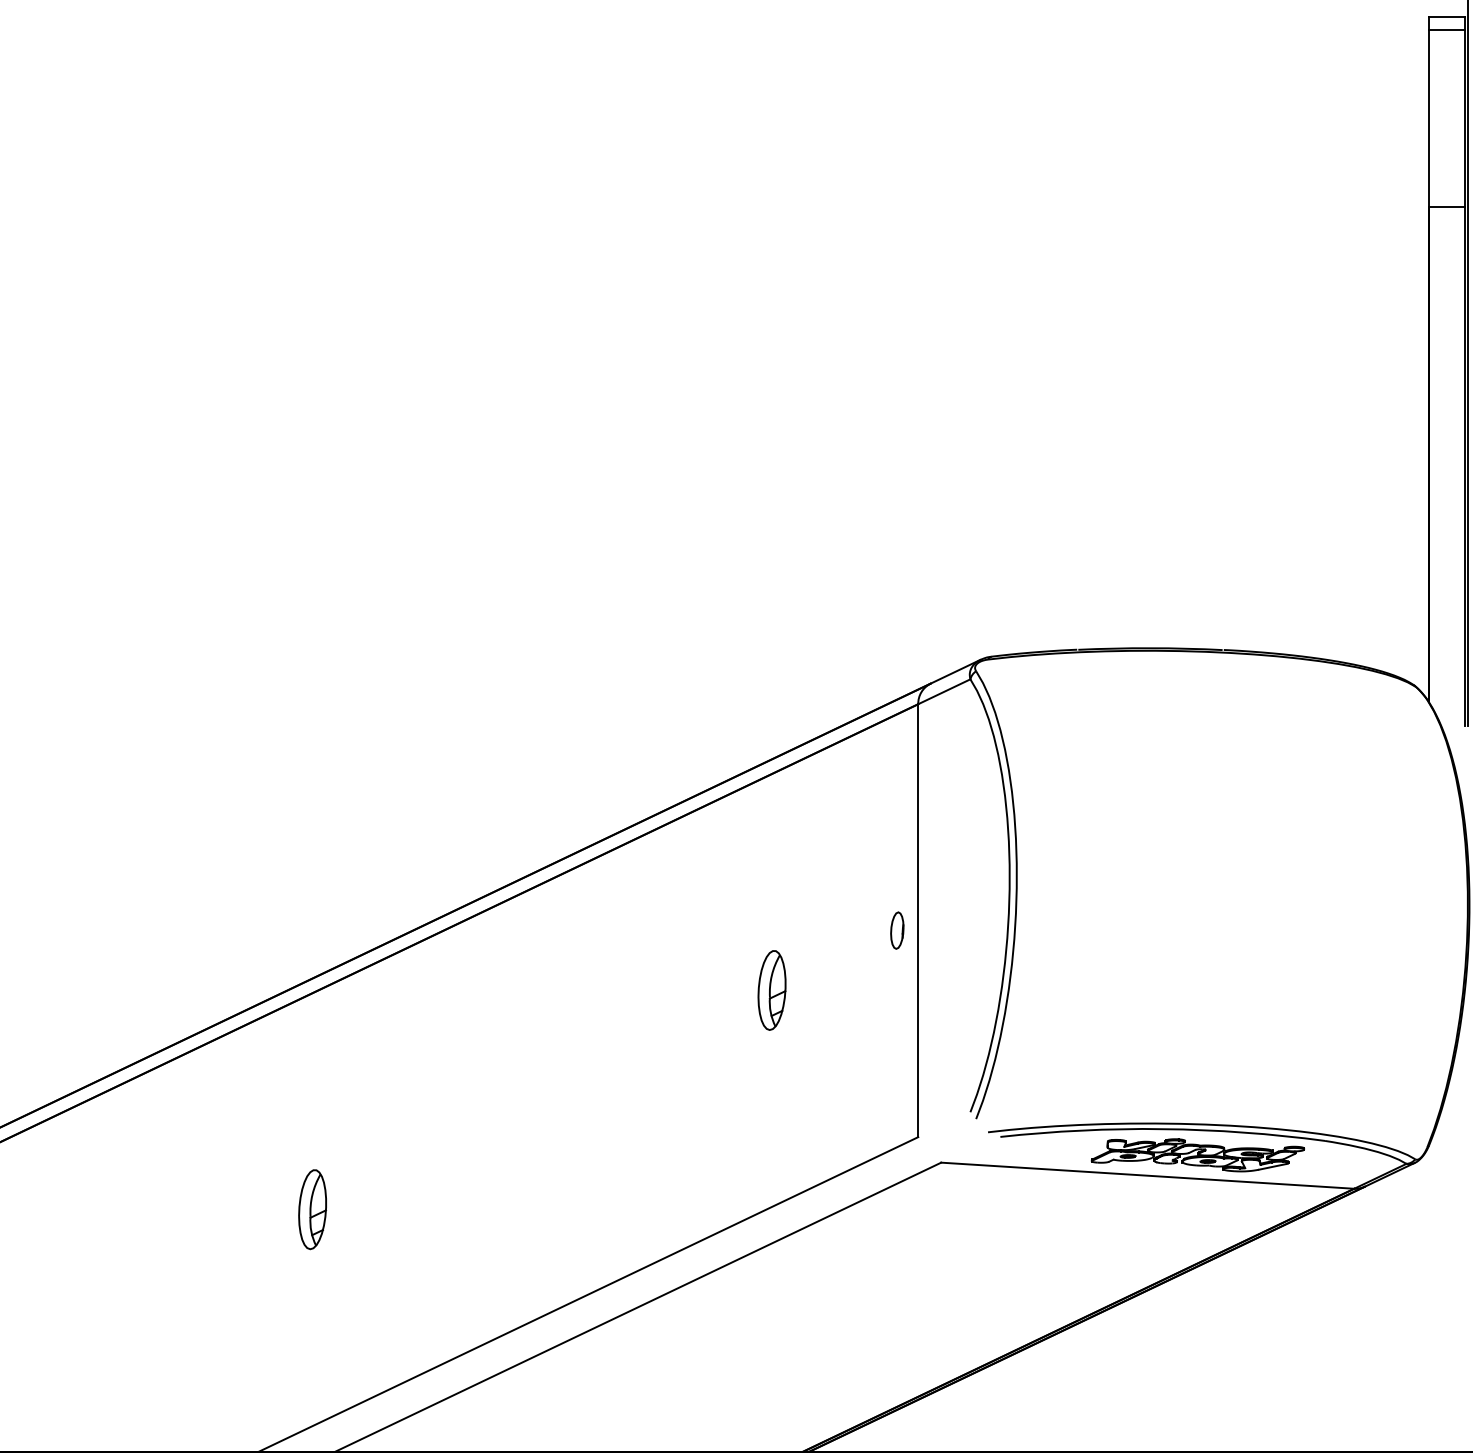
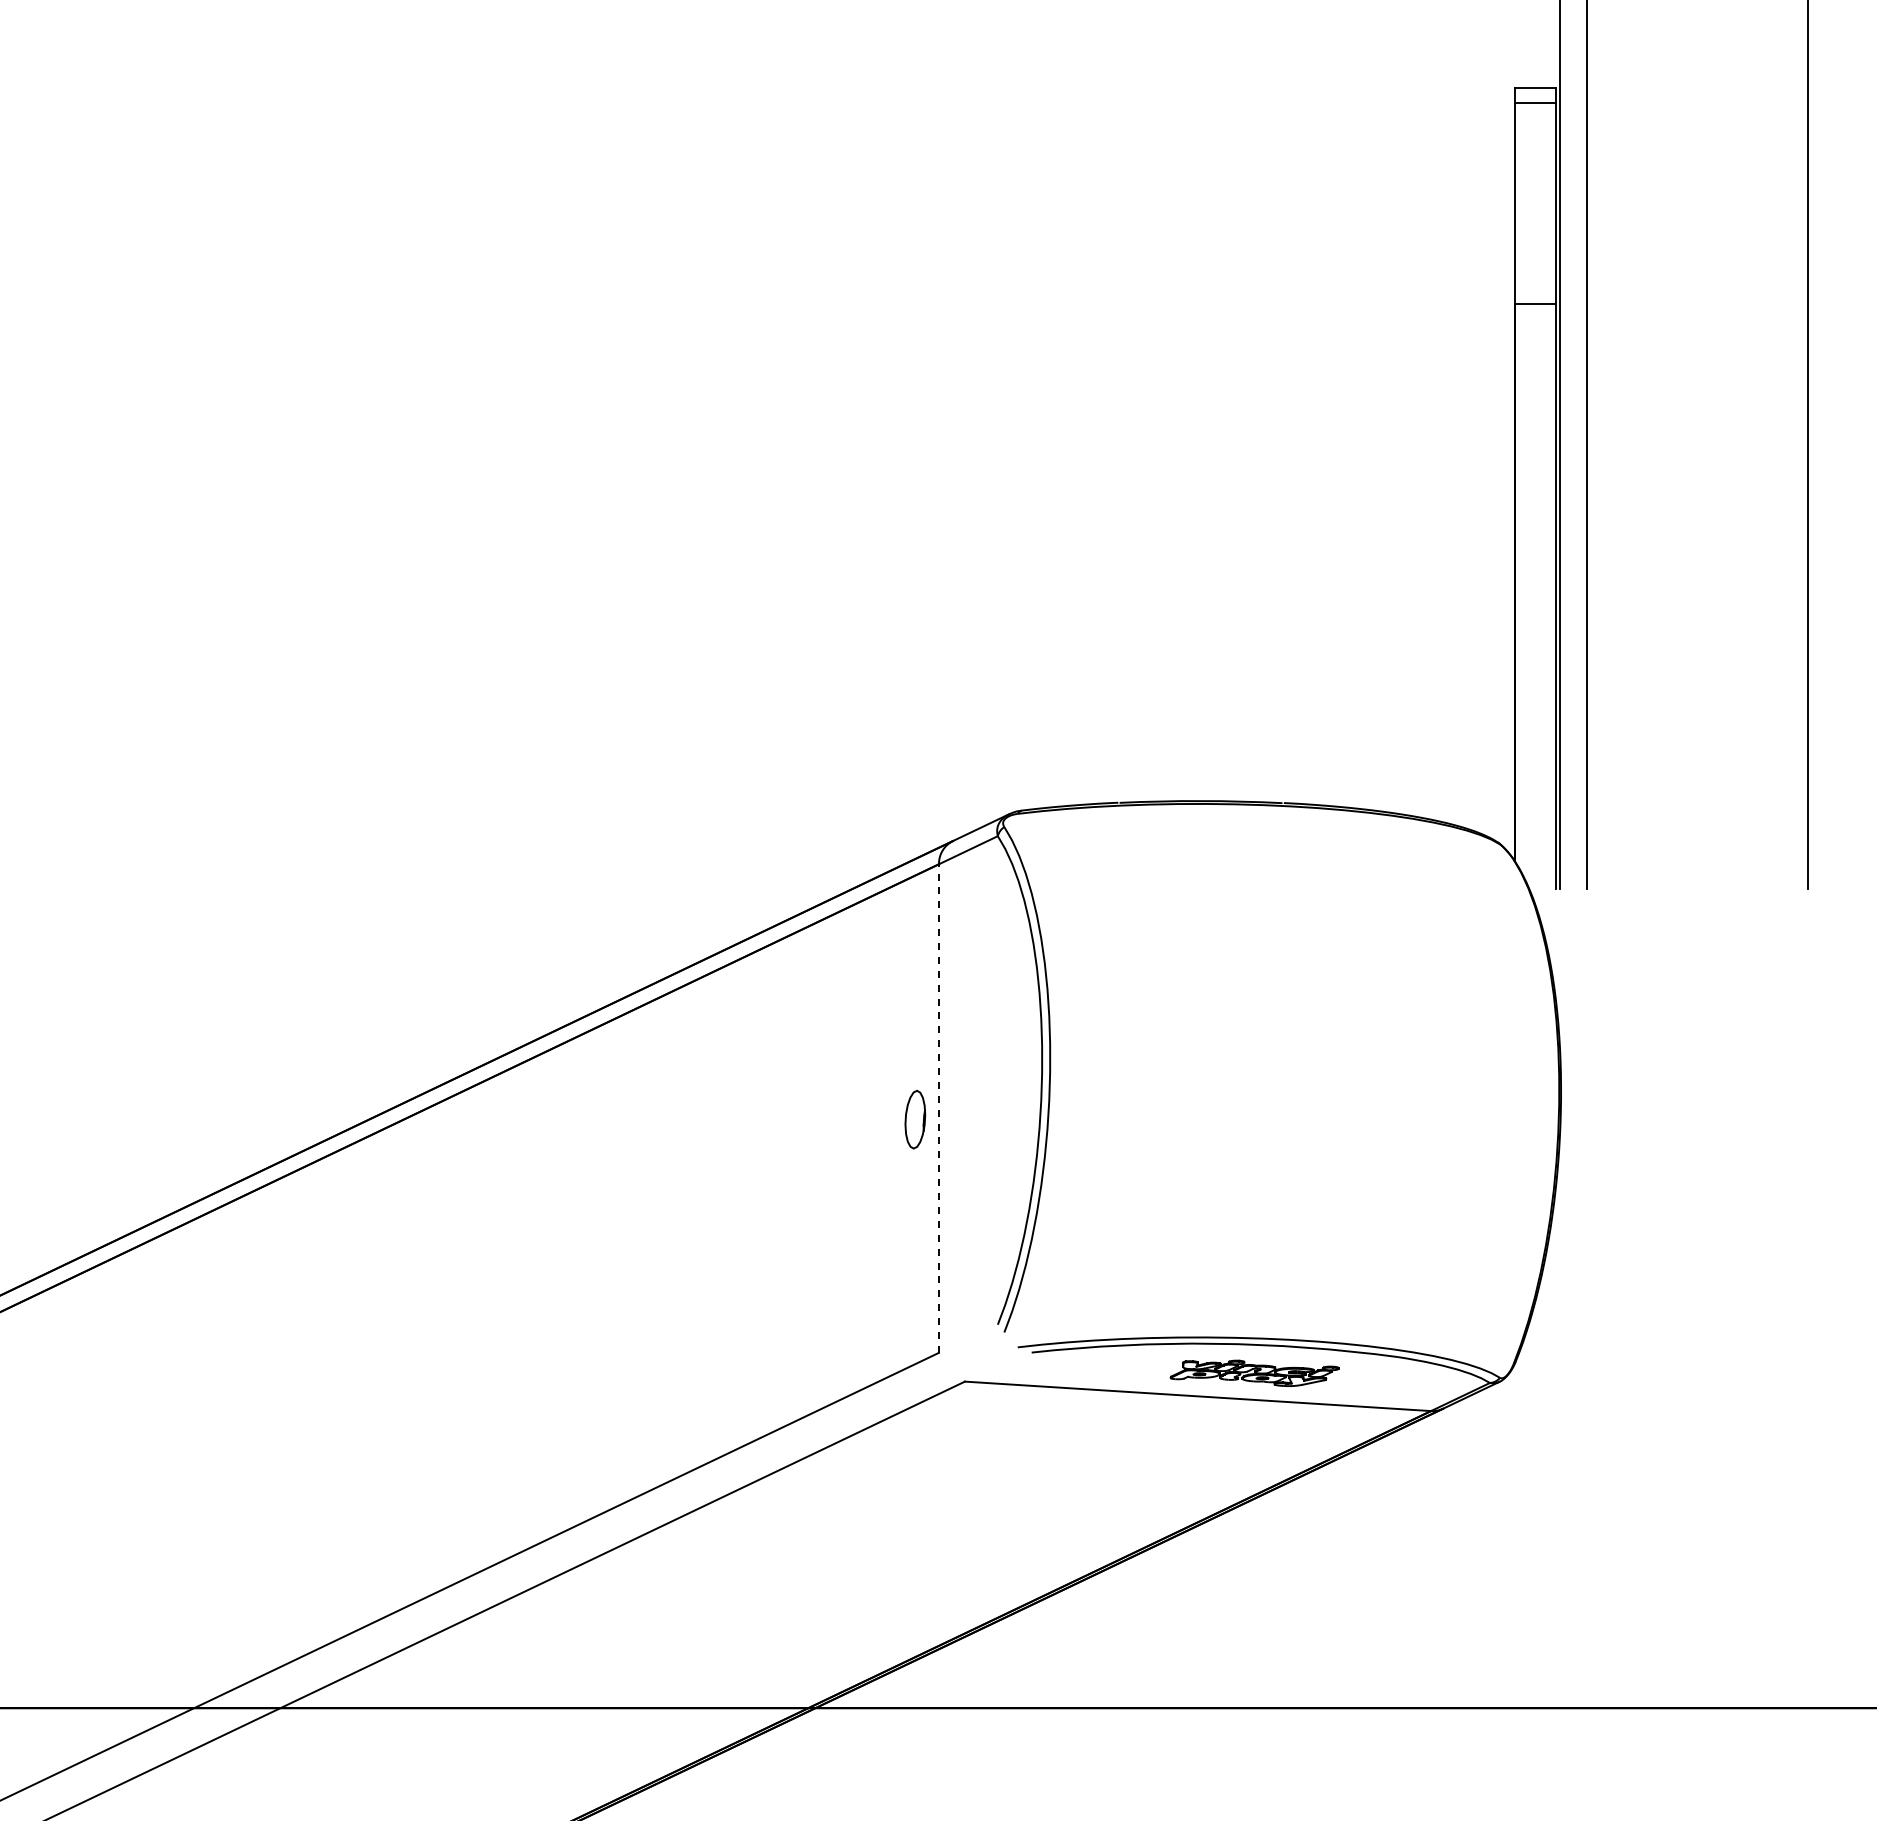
line: (917, 920) -> (938, 1108), solid -> dashed
part: (897, 930) -> (915, 1119), size x1.4
part: (771, 989) -> (773, 1186), removed
part: (1197, 1155) -> (1254, 1373), size x0.7
part: (312, 1209) -> (255, 1434), removed

